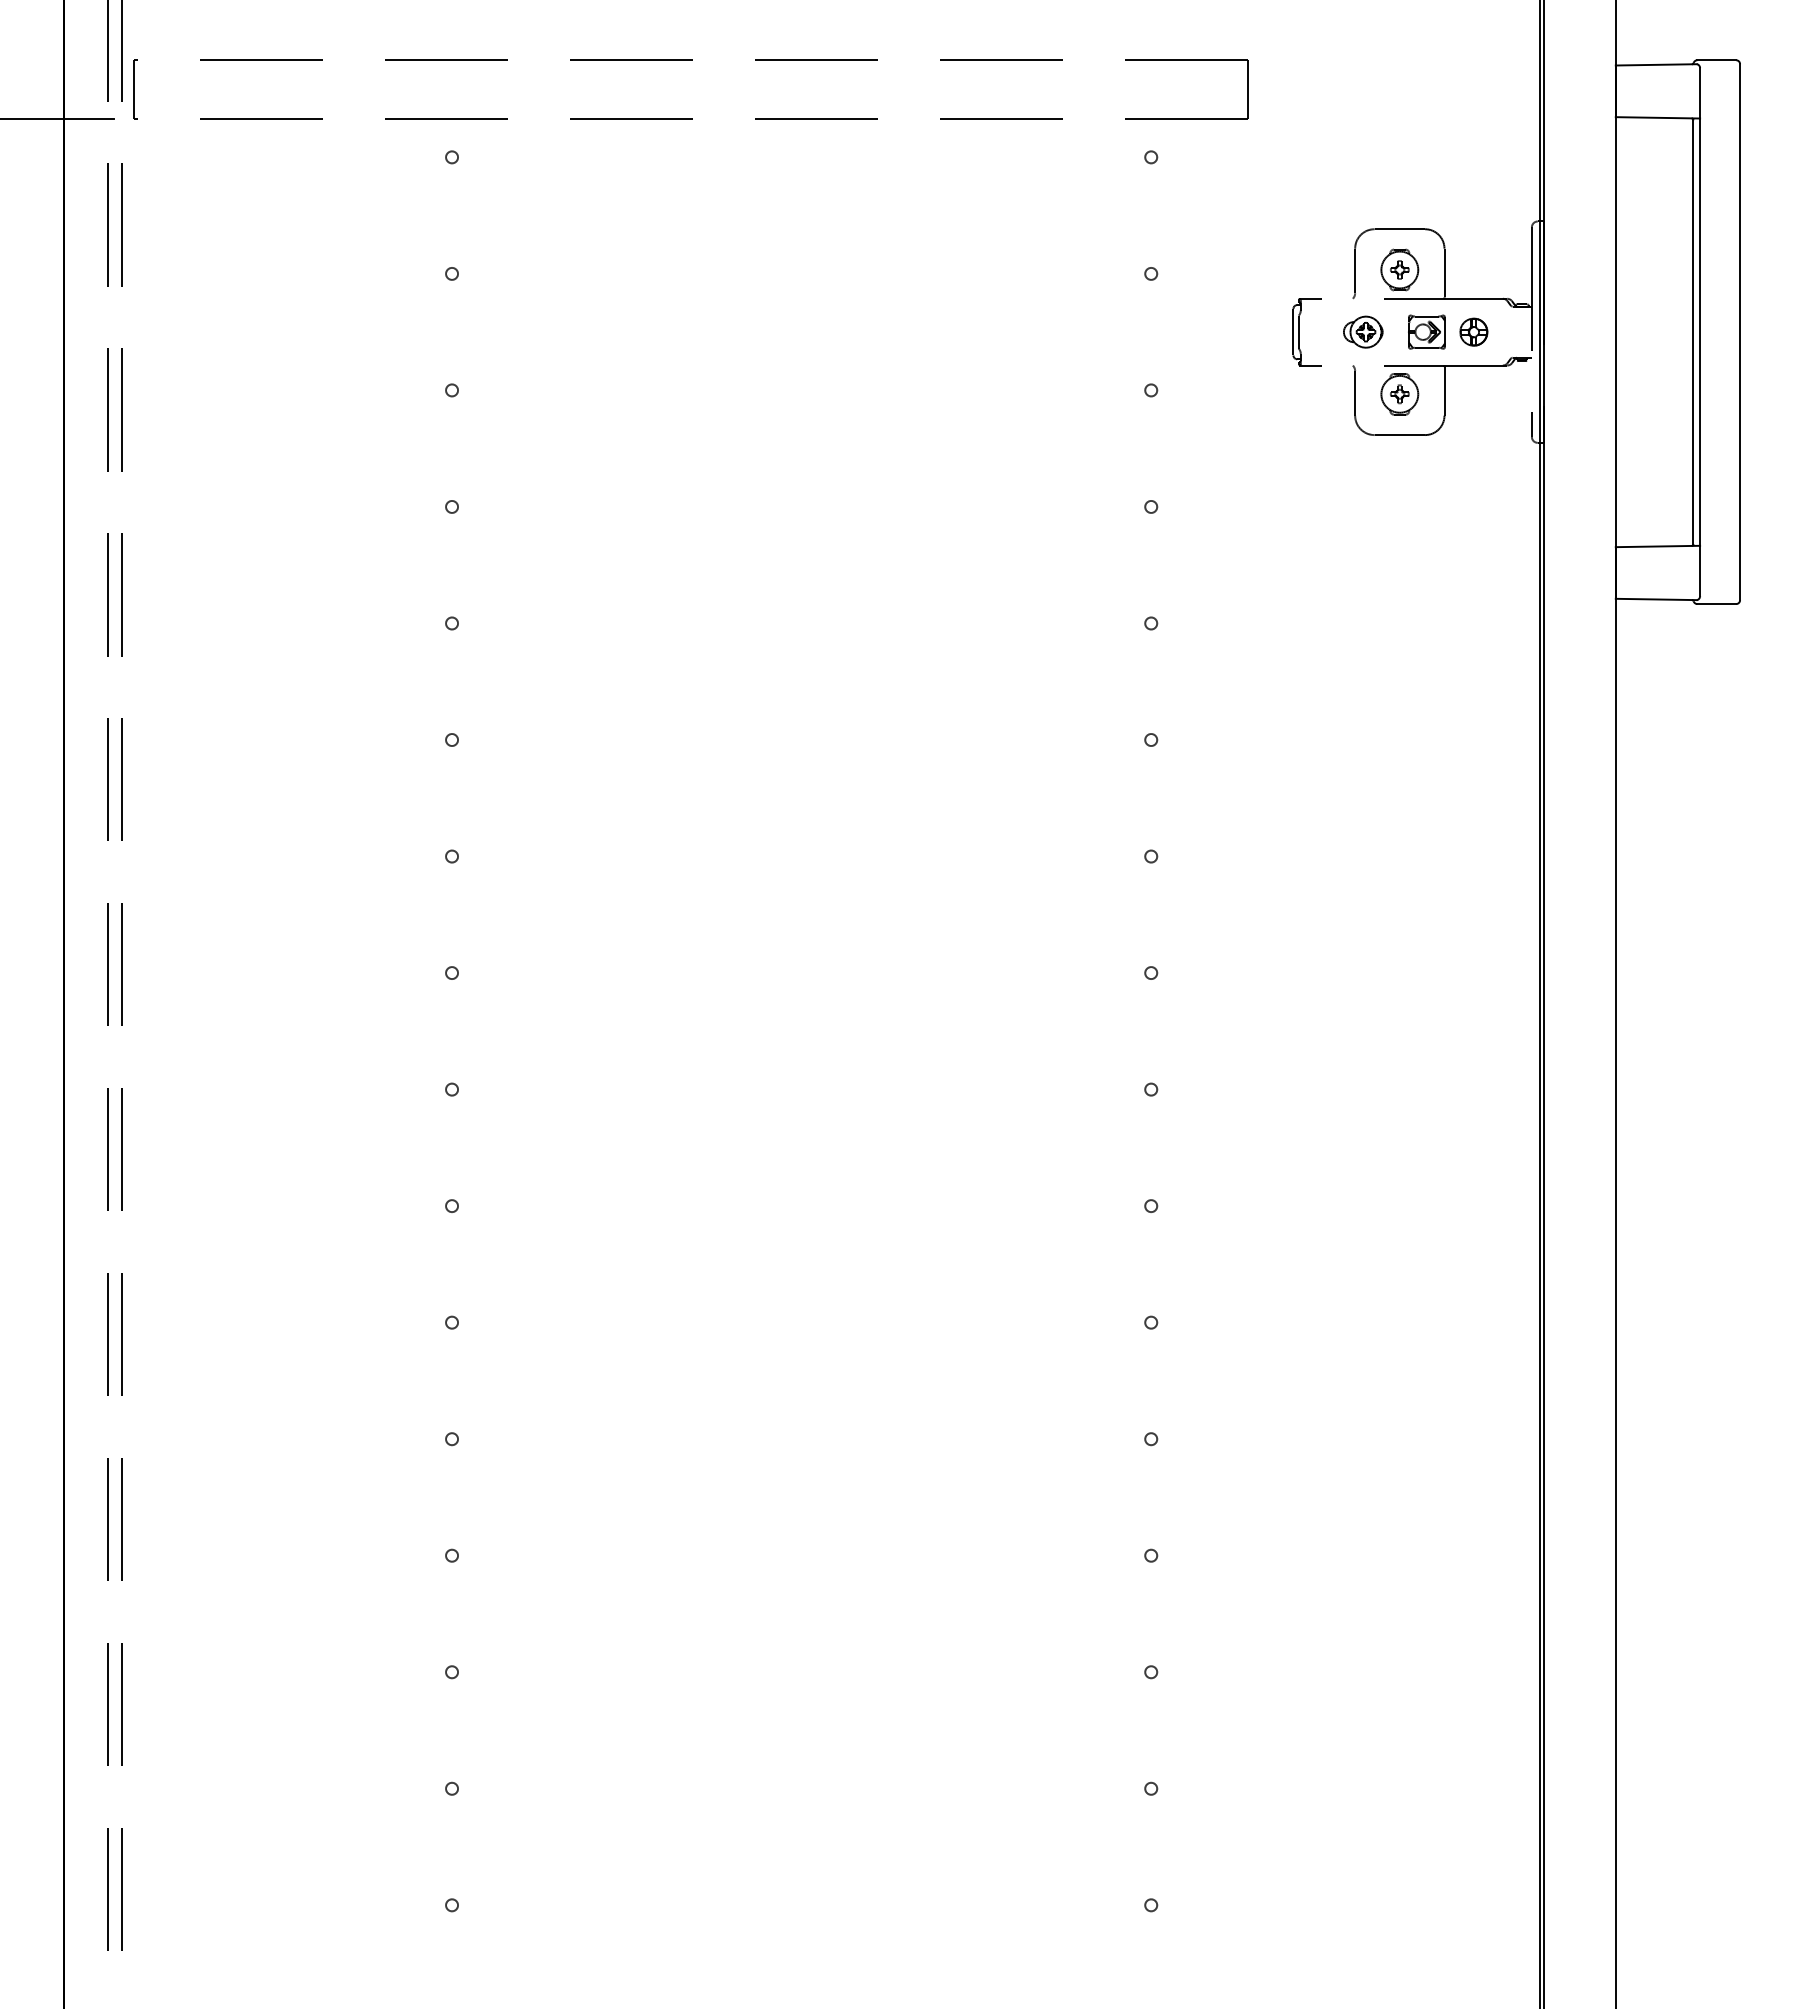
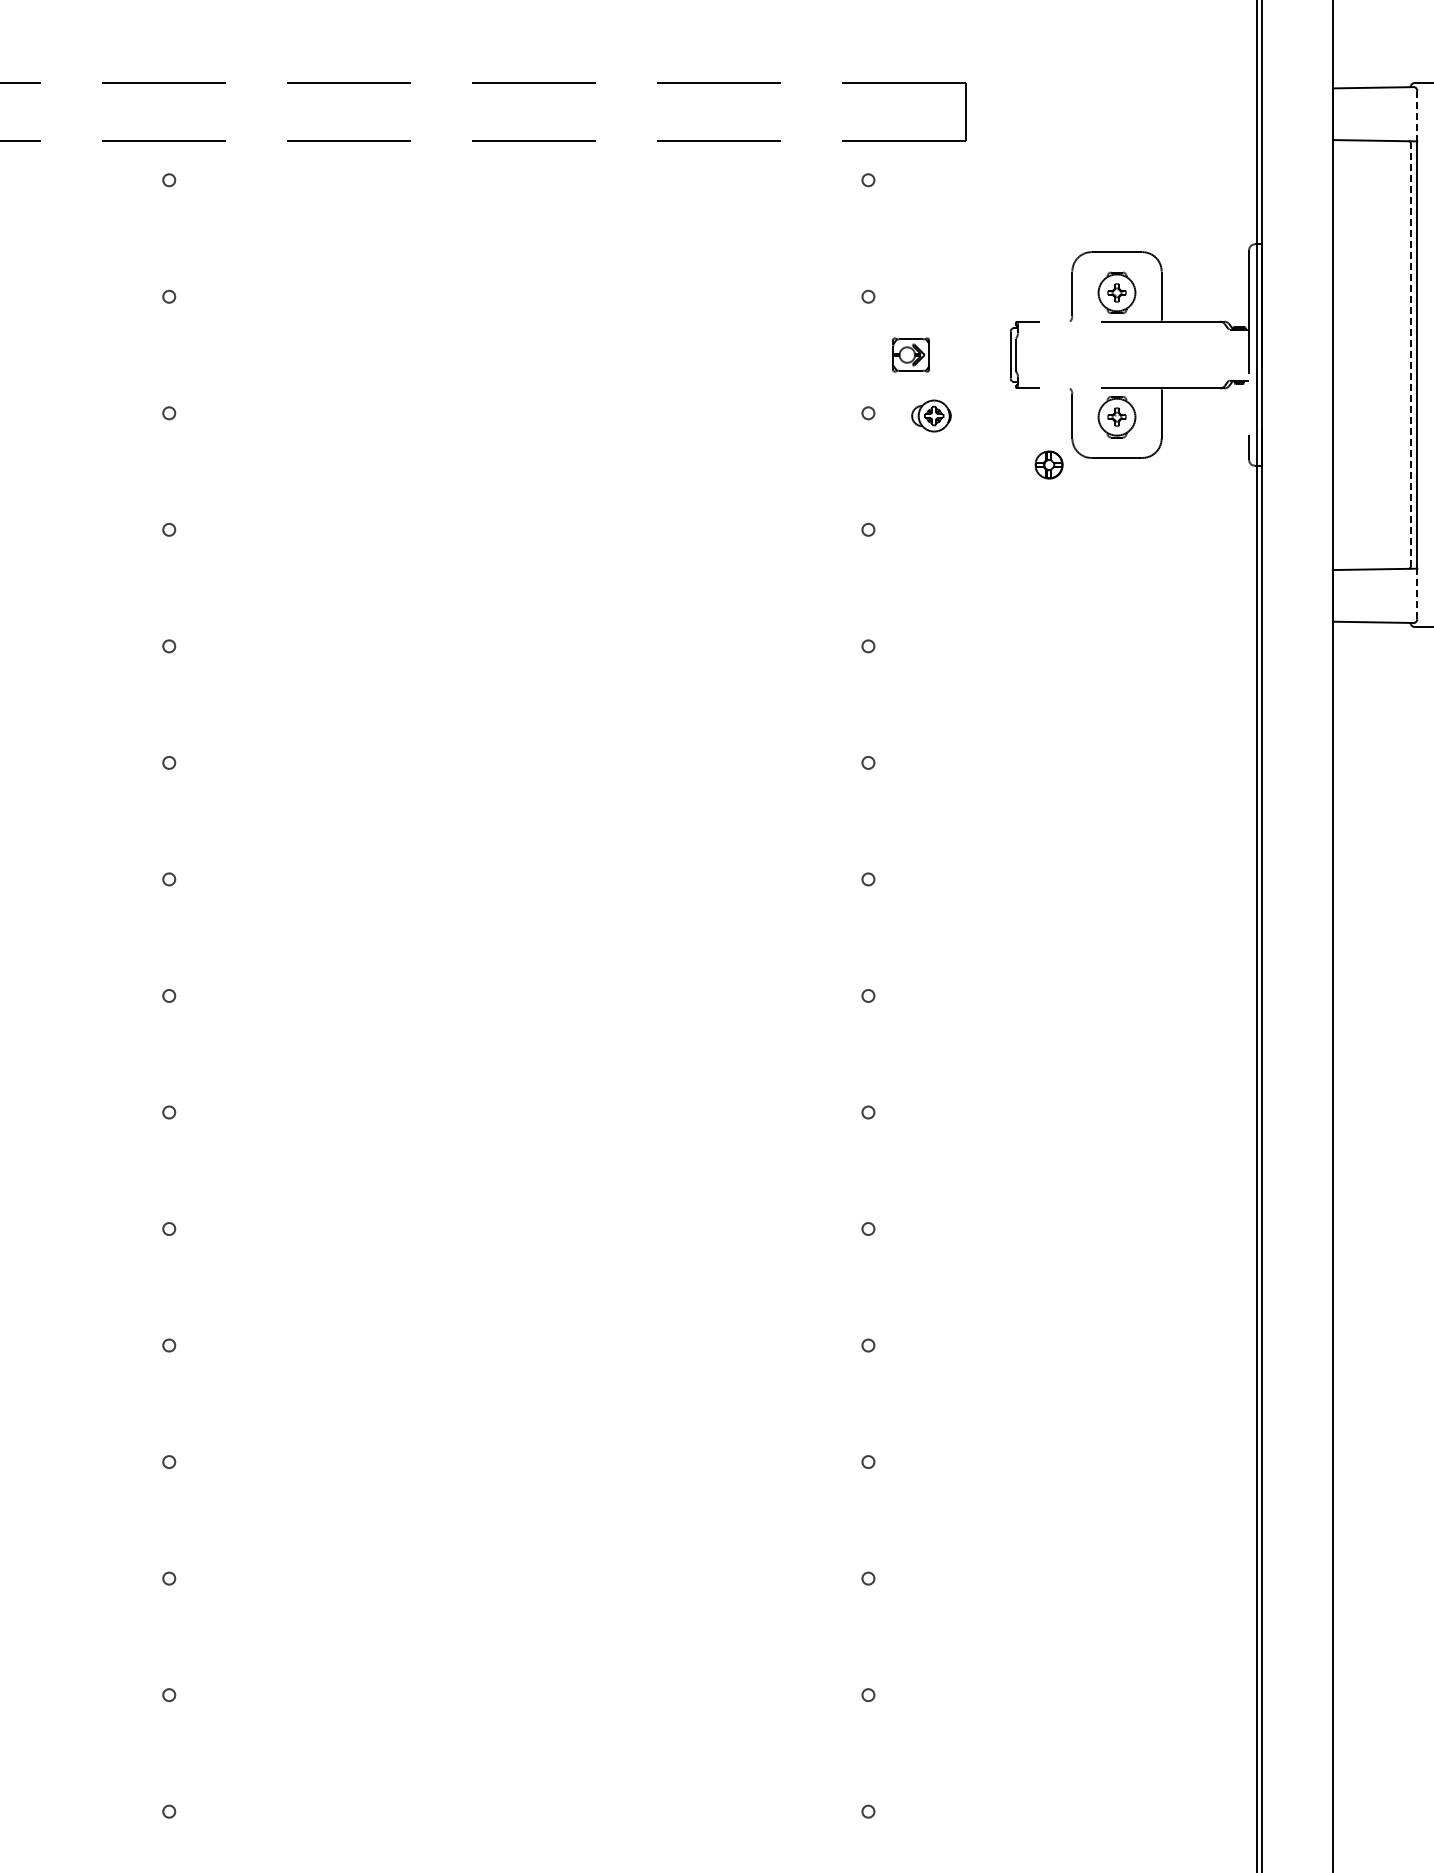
line: (1700, 93) -> (1417, 116), solid -> dashed
part: (1363, 331) -> (931, 415), moved
part: (1426, 331) -> (910, 354), moved
part: (1473, 331) -> (1048, 464), moved
line: (1693, 332) -> (1410, 355), solid -> dashed
line: (1700, 570) -> (1417, 593), solid -> dashed

